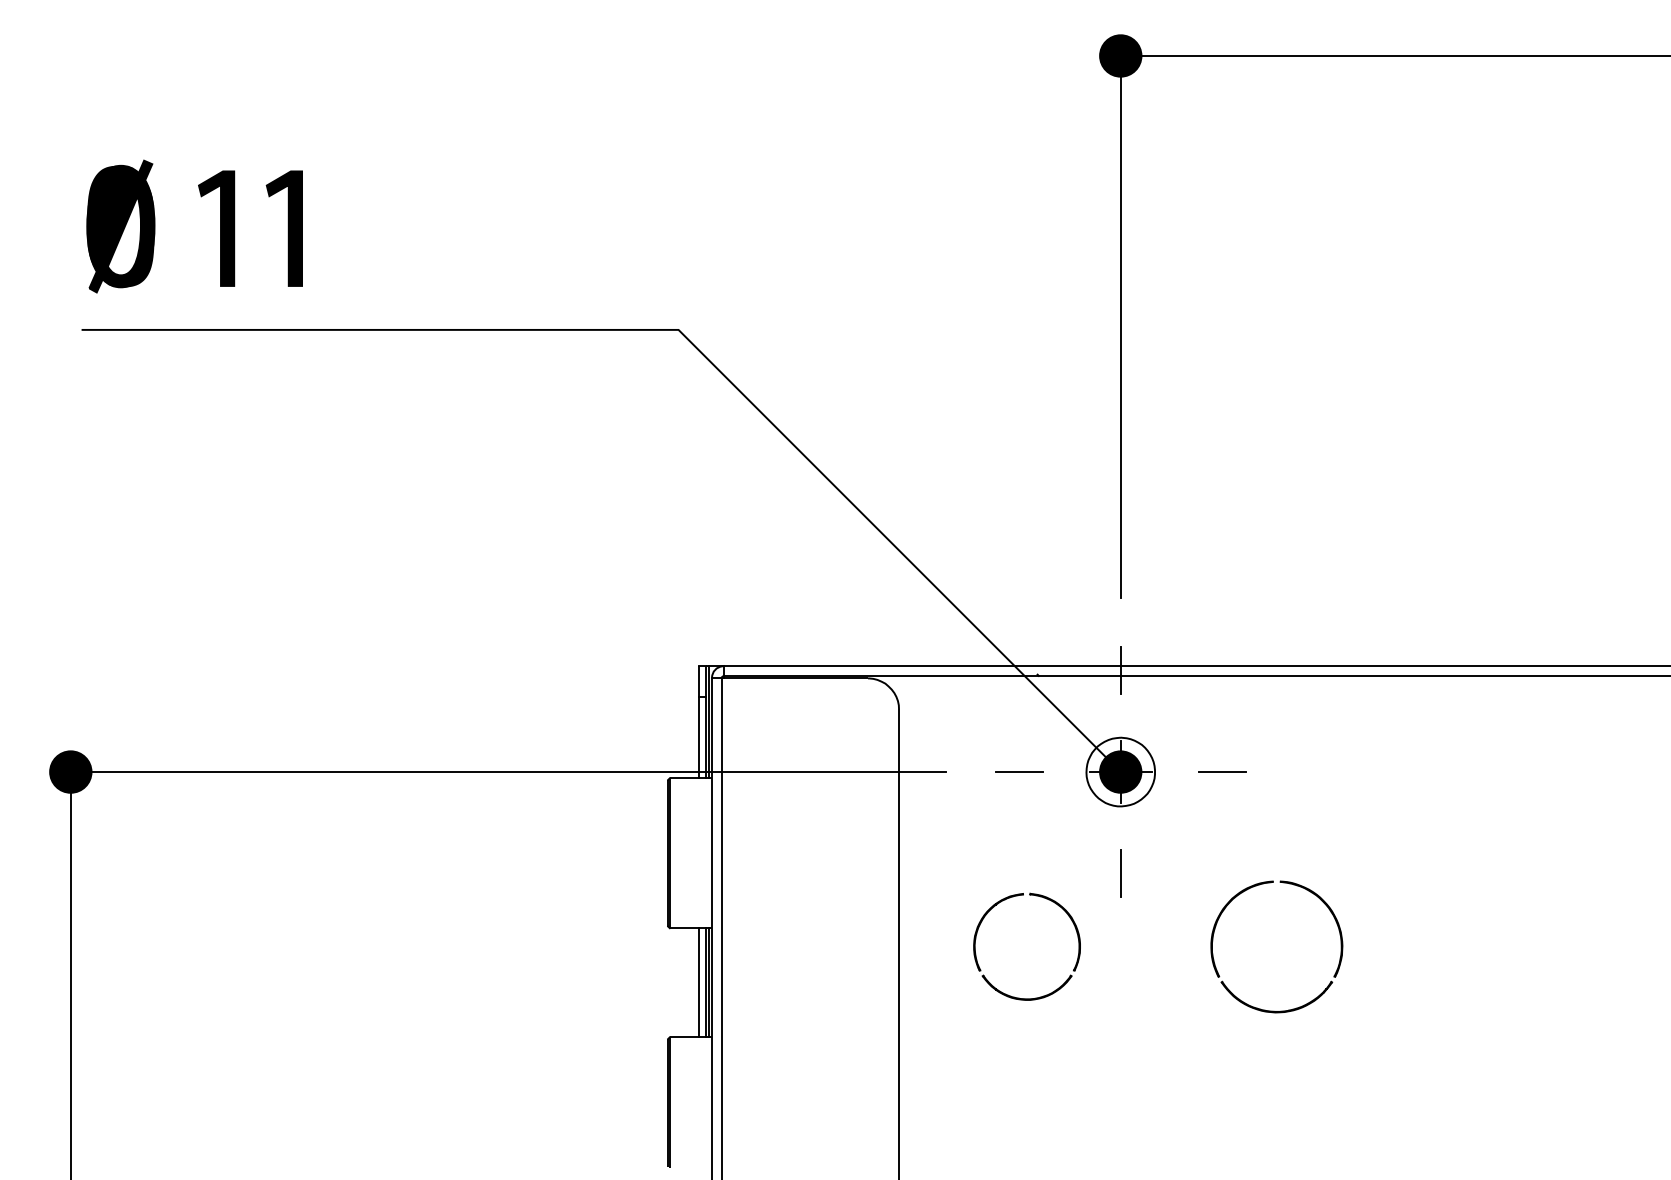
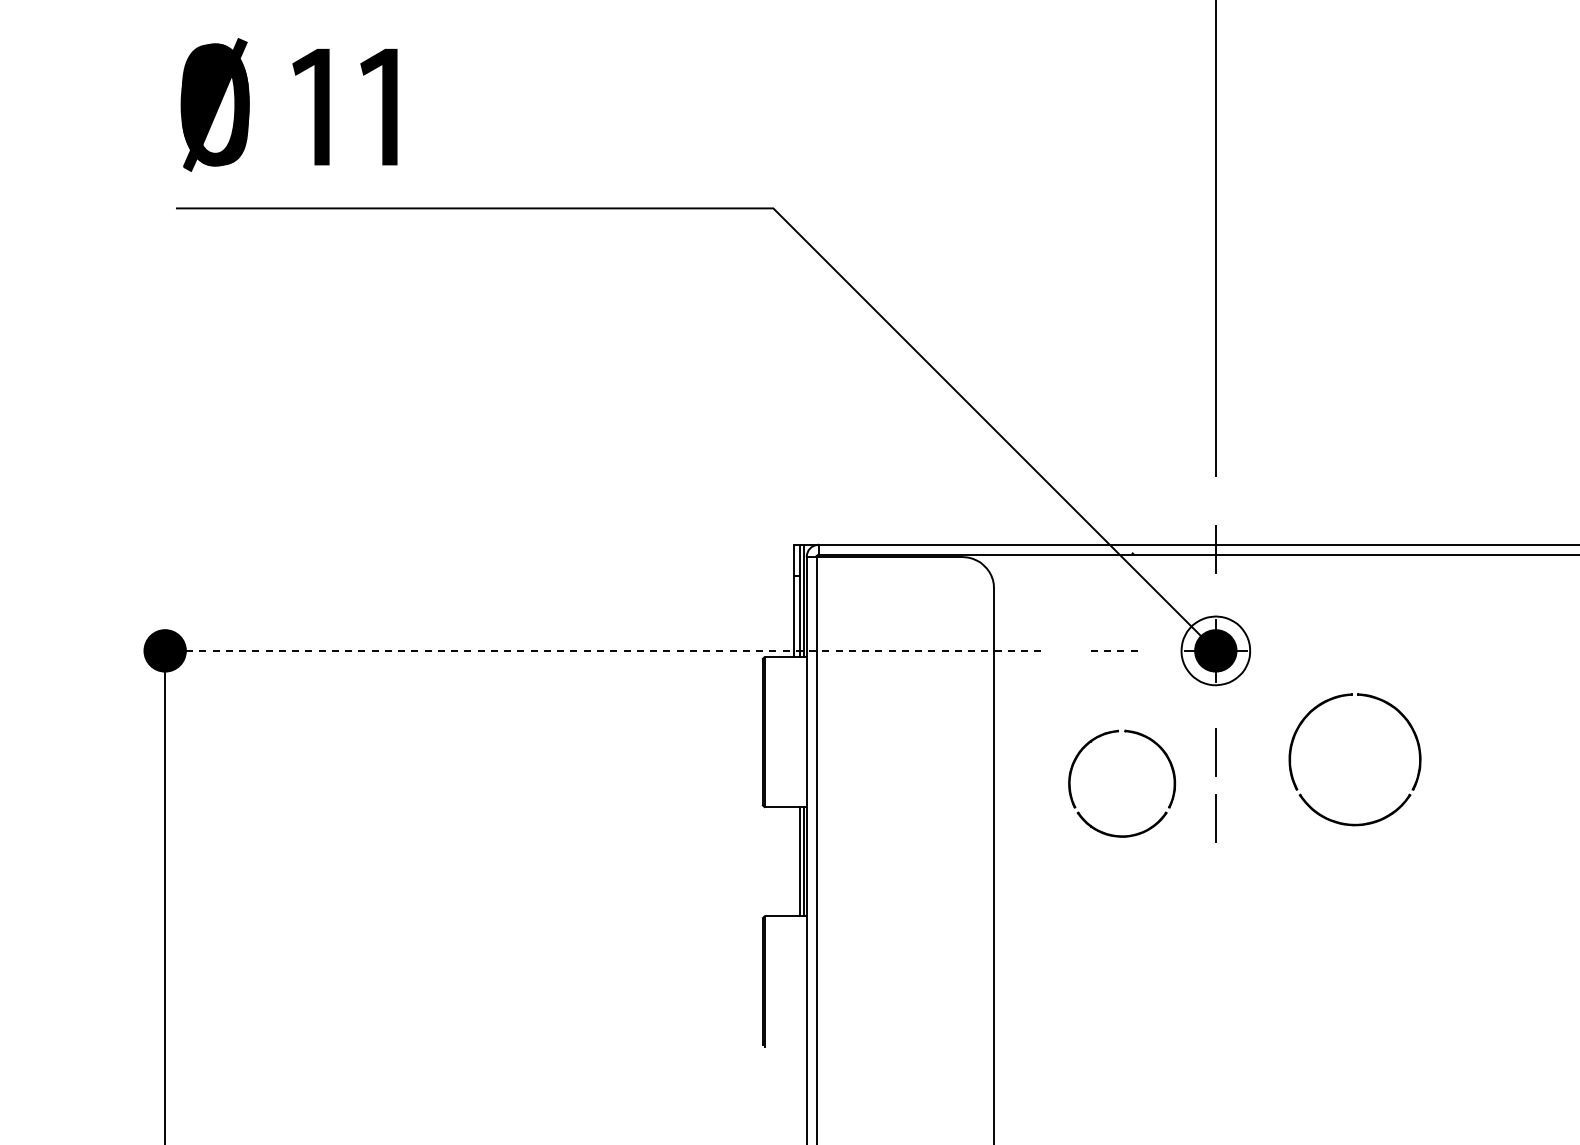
line: (508, 772) -> (603, 651), solid -> dashed
line: (1018, 772) -> (1113, 651), solid -> dashed
line: (1221, 772) -> (1316, 651), removed
part: (1242, 893) -> (1320, 706), moved
part: (994, 907) -> (1089, 744), moved
line: (1120, 939) -> (1215, 818), added
line: (699, 982) -> (794, 861), removed

